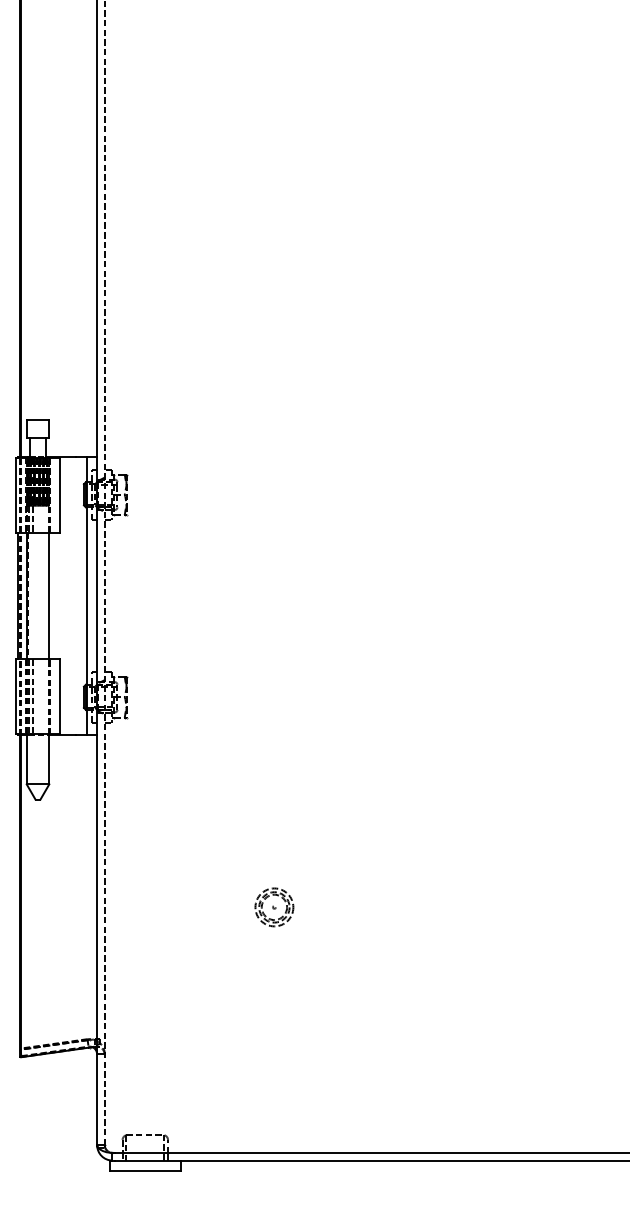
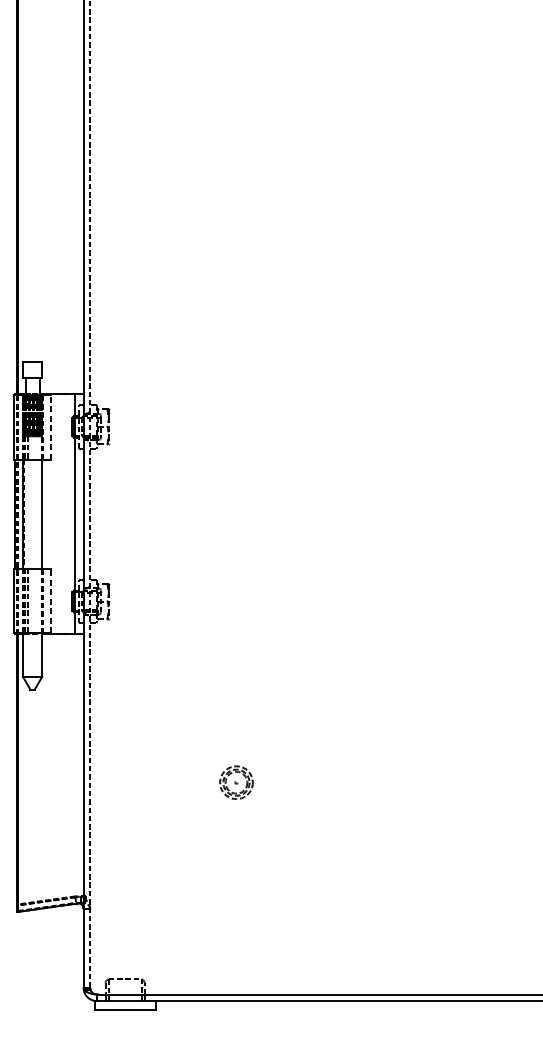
line: (59, 494) -> (51, 426), solid -> dashed
line: (59, 696) -> (51, 600), solid -> dashed

